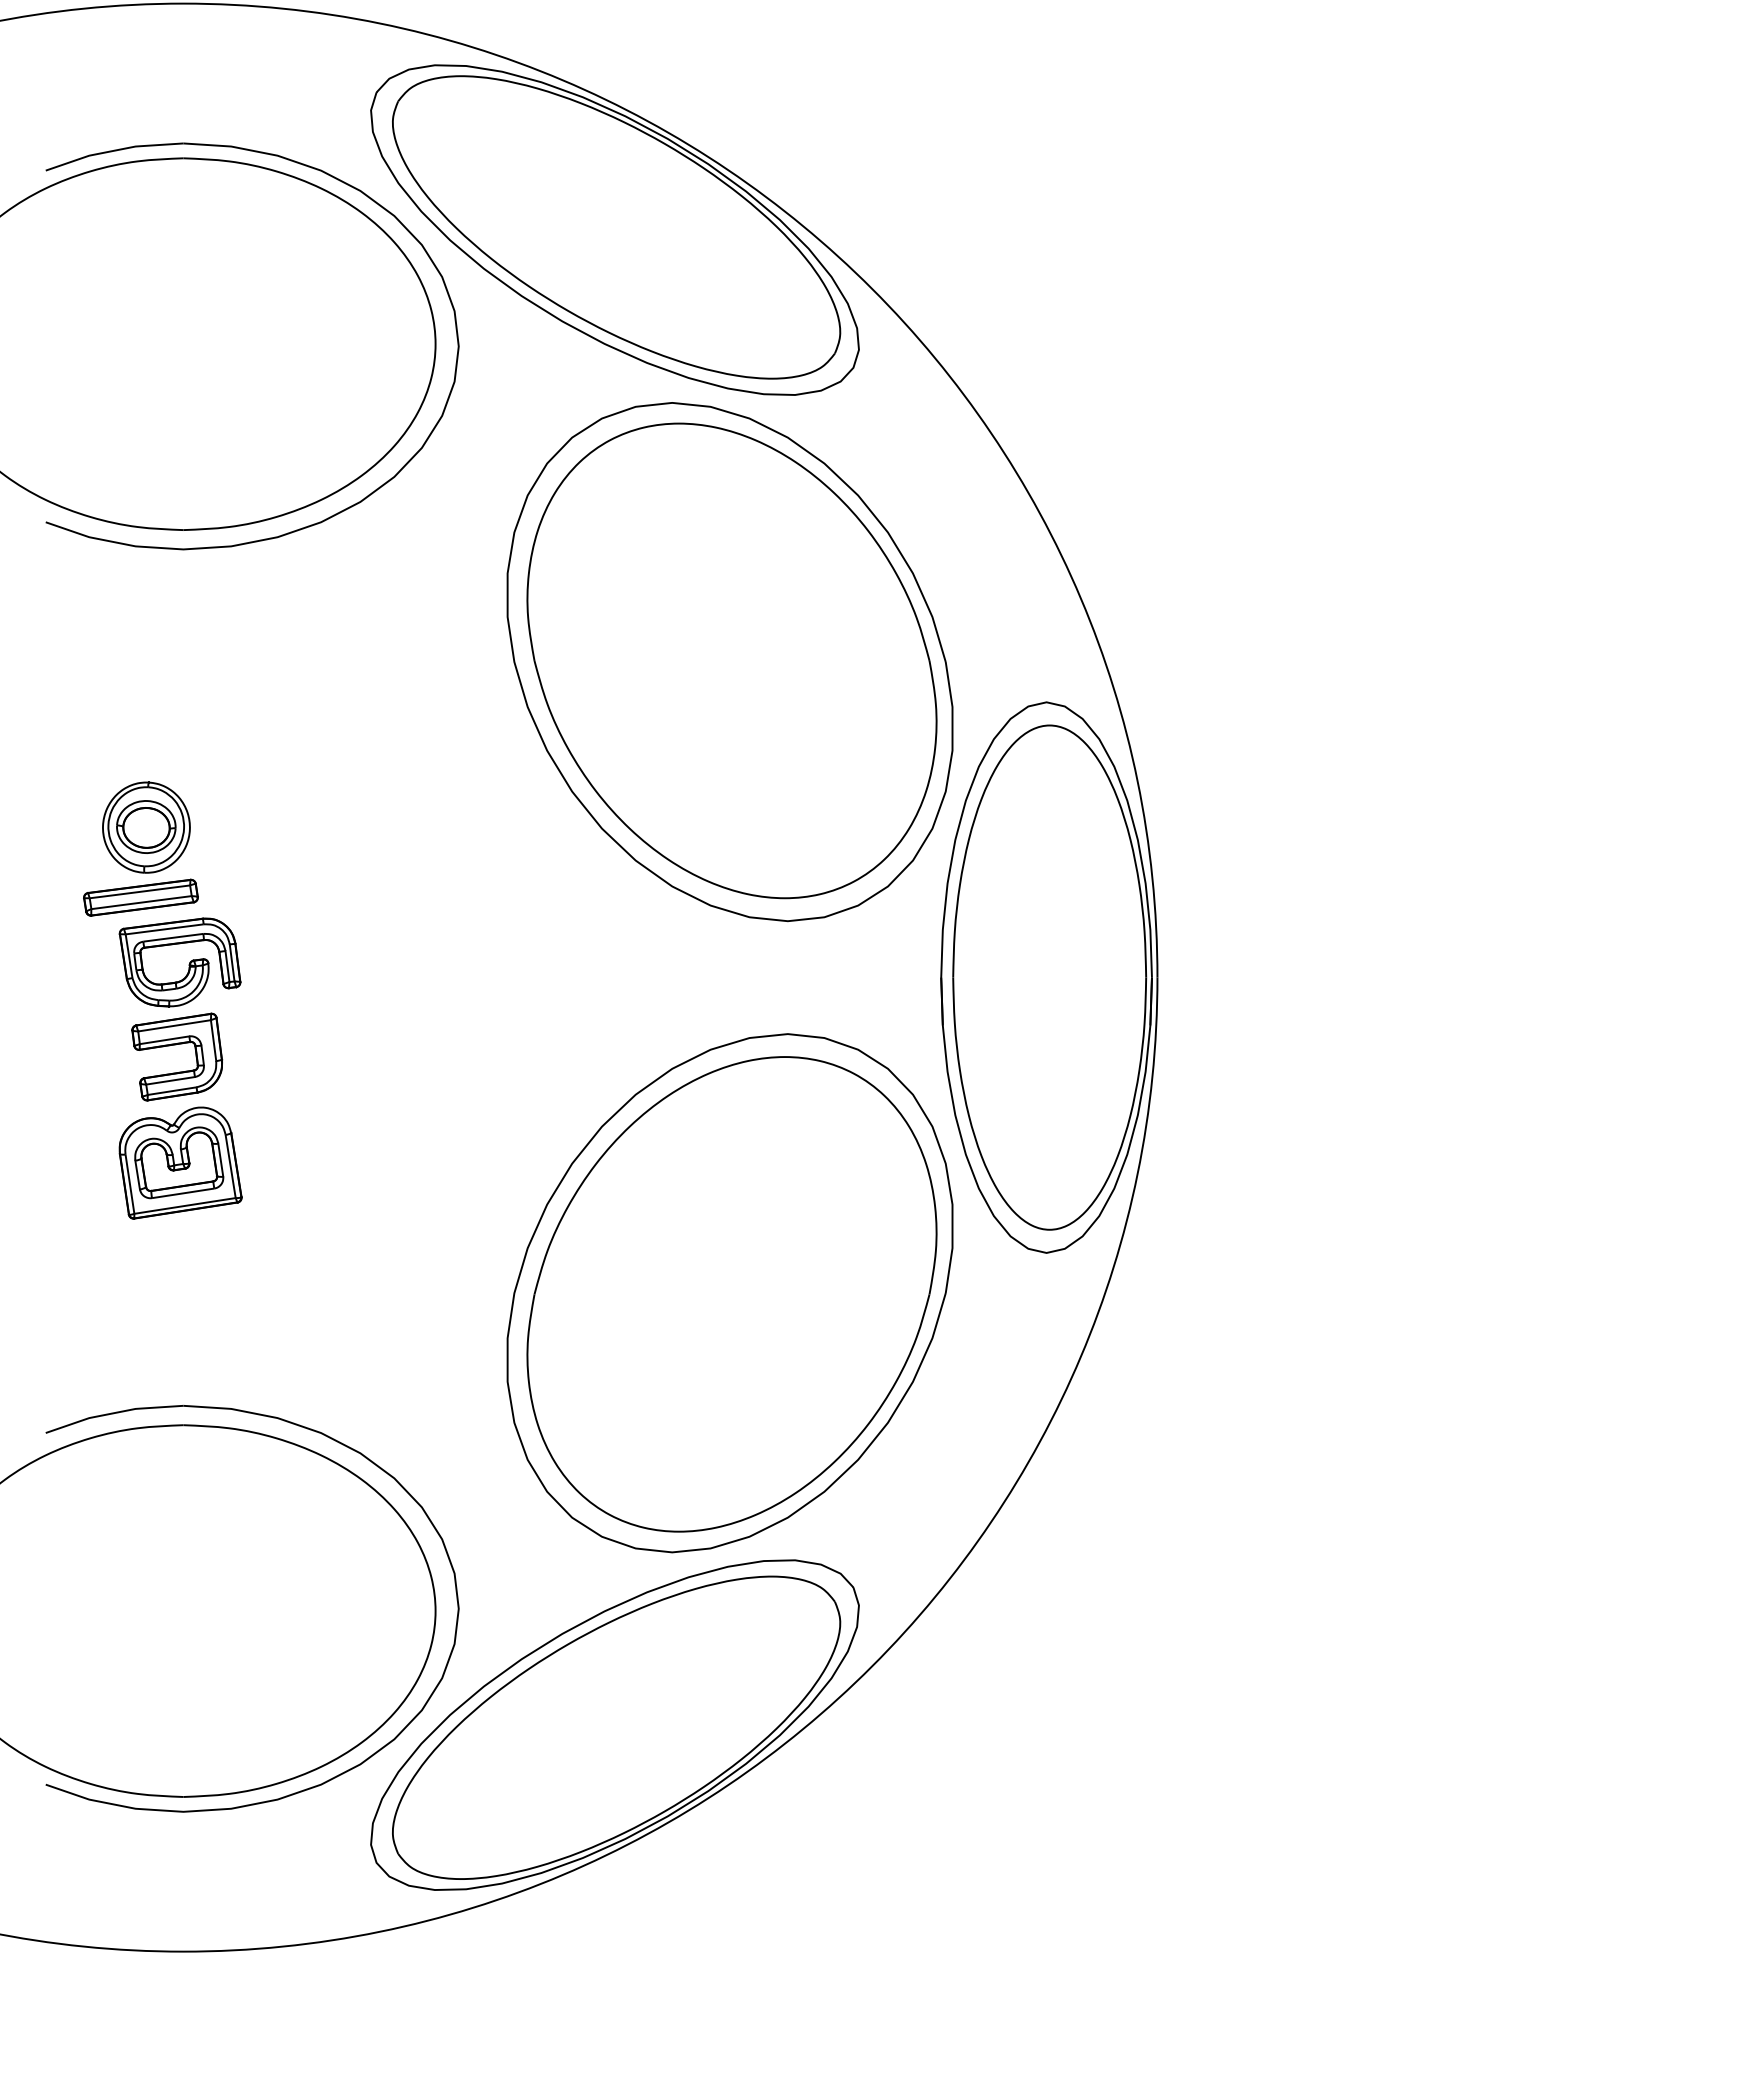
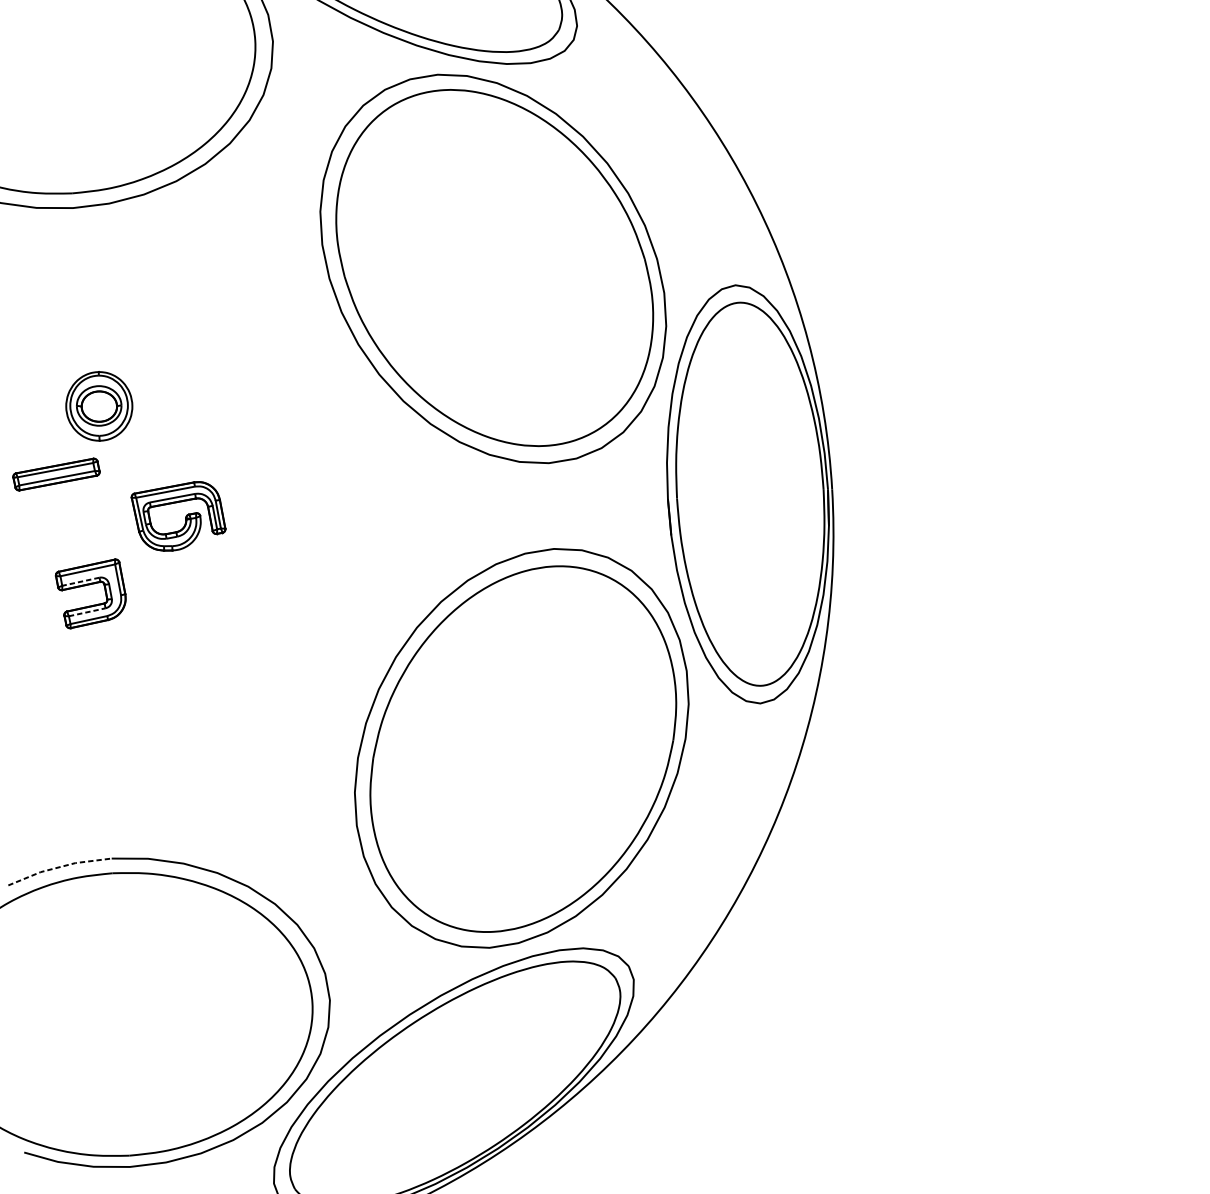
part: (146, 827) -> (99, 406), moved
part: (188, 964) -> (185, 517), moved
line: (164, 1040) -> (80, 581), solid -> dashed
line: (170, 1080) -> (87, 612), solid -> dashed
part: (180, 1162) -> (98, 673), removed
line: (113, 1413) -> (58, 867), solid -> dashed

